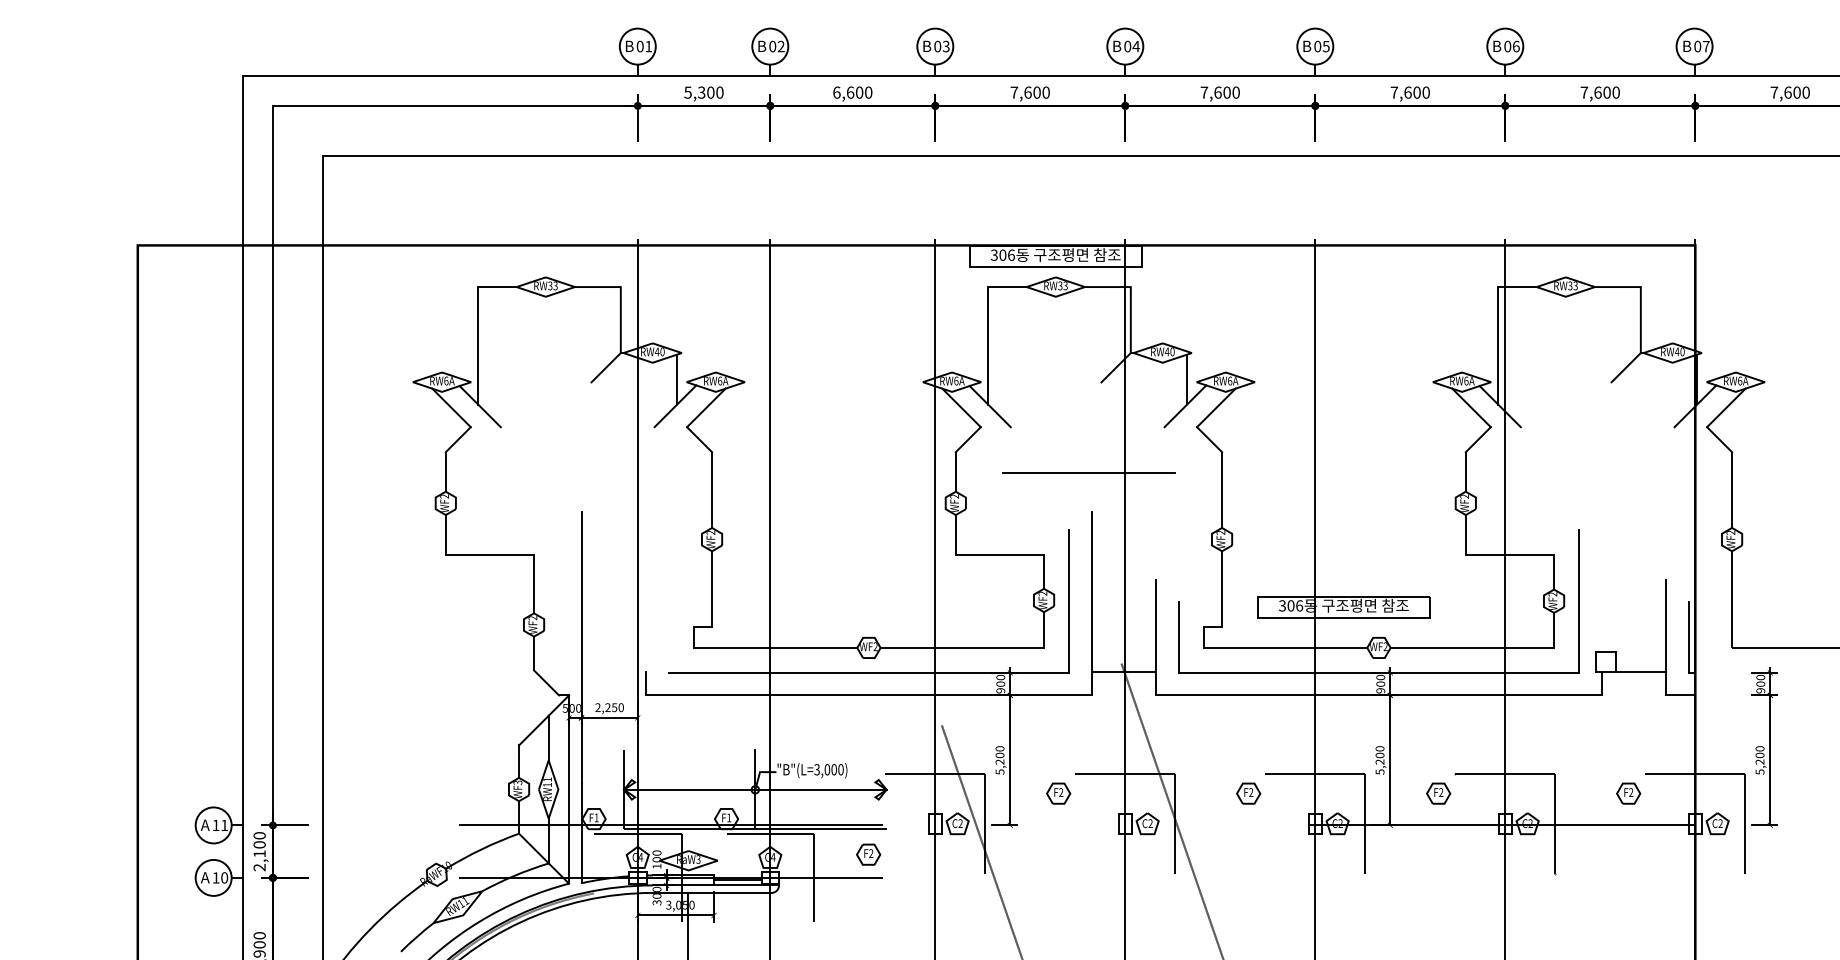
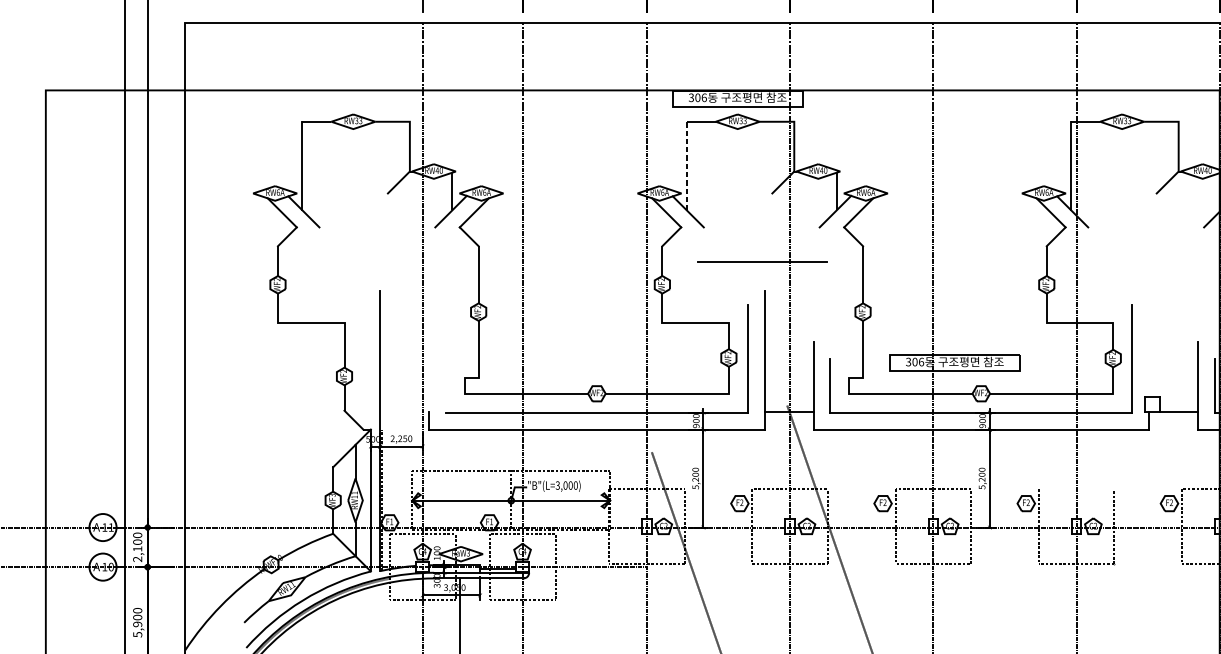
line: (988, 345) -> (687, 165), solid -> dashed
line: (1505, 774) -> (1076, 489), removed
part: (868, 854) -> (596, 549), removed

